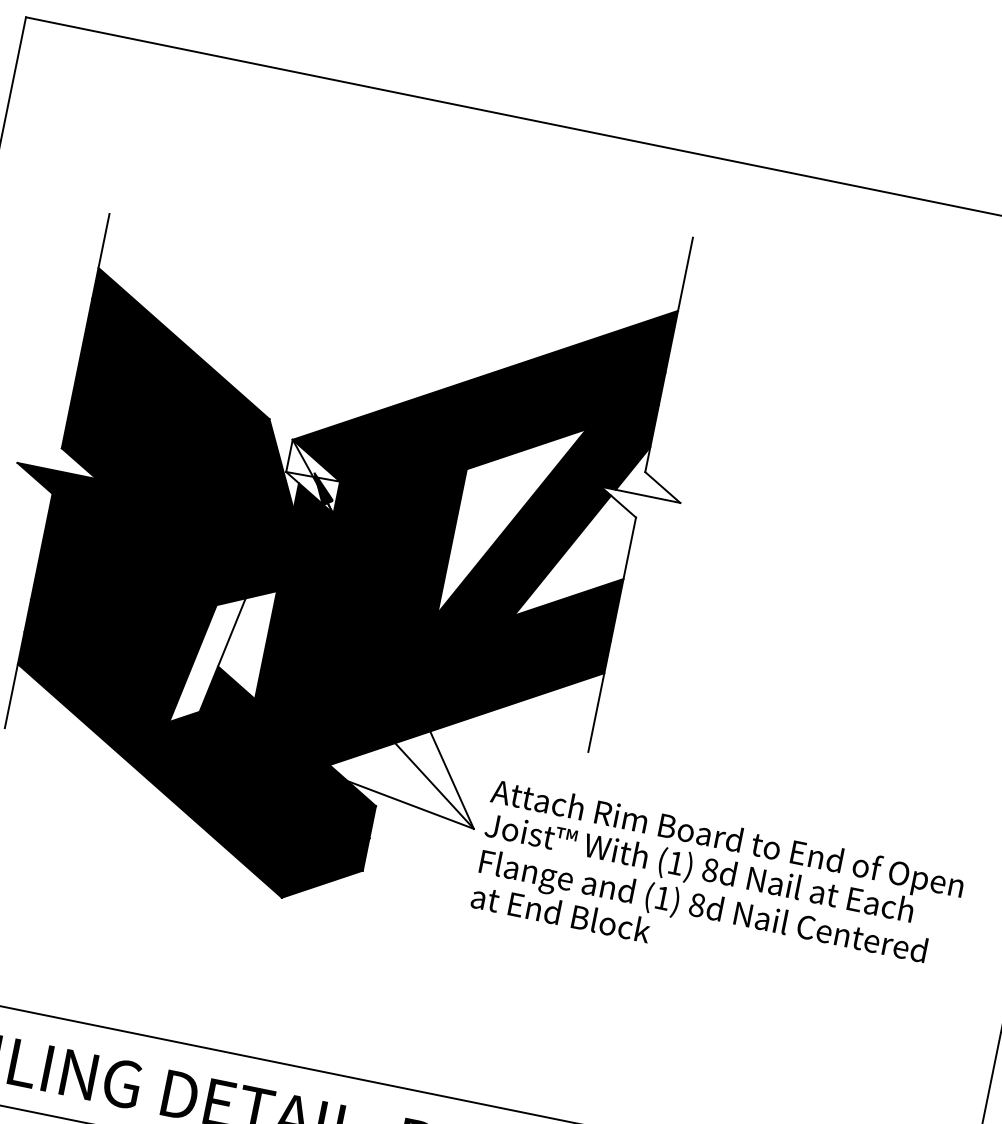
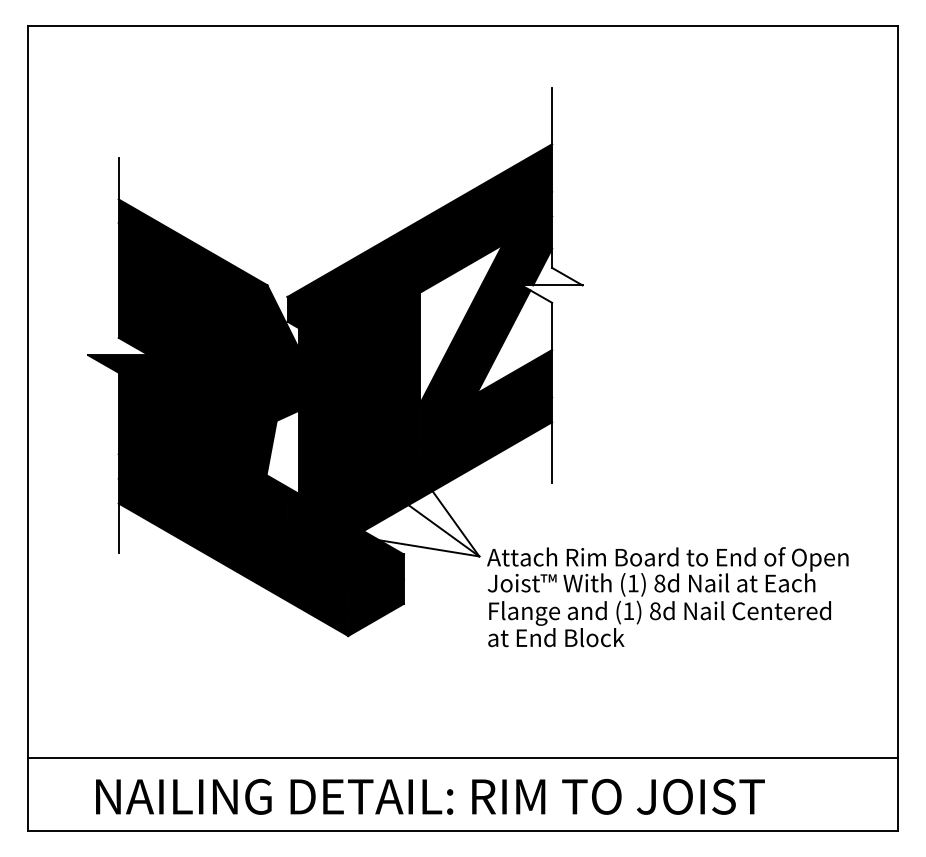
fill: (312, 475) -> (307, 320), added
fill: (207, 659) -> (257, 471), added
text: (716, 890) -> (667, 597), moved

